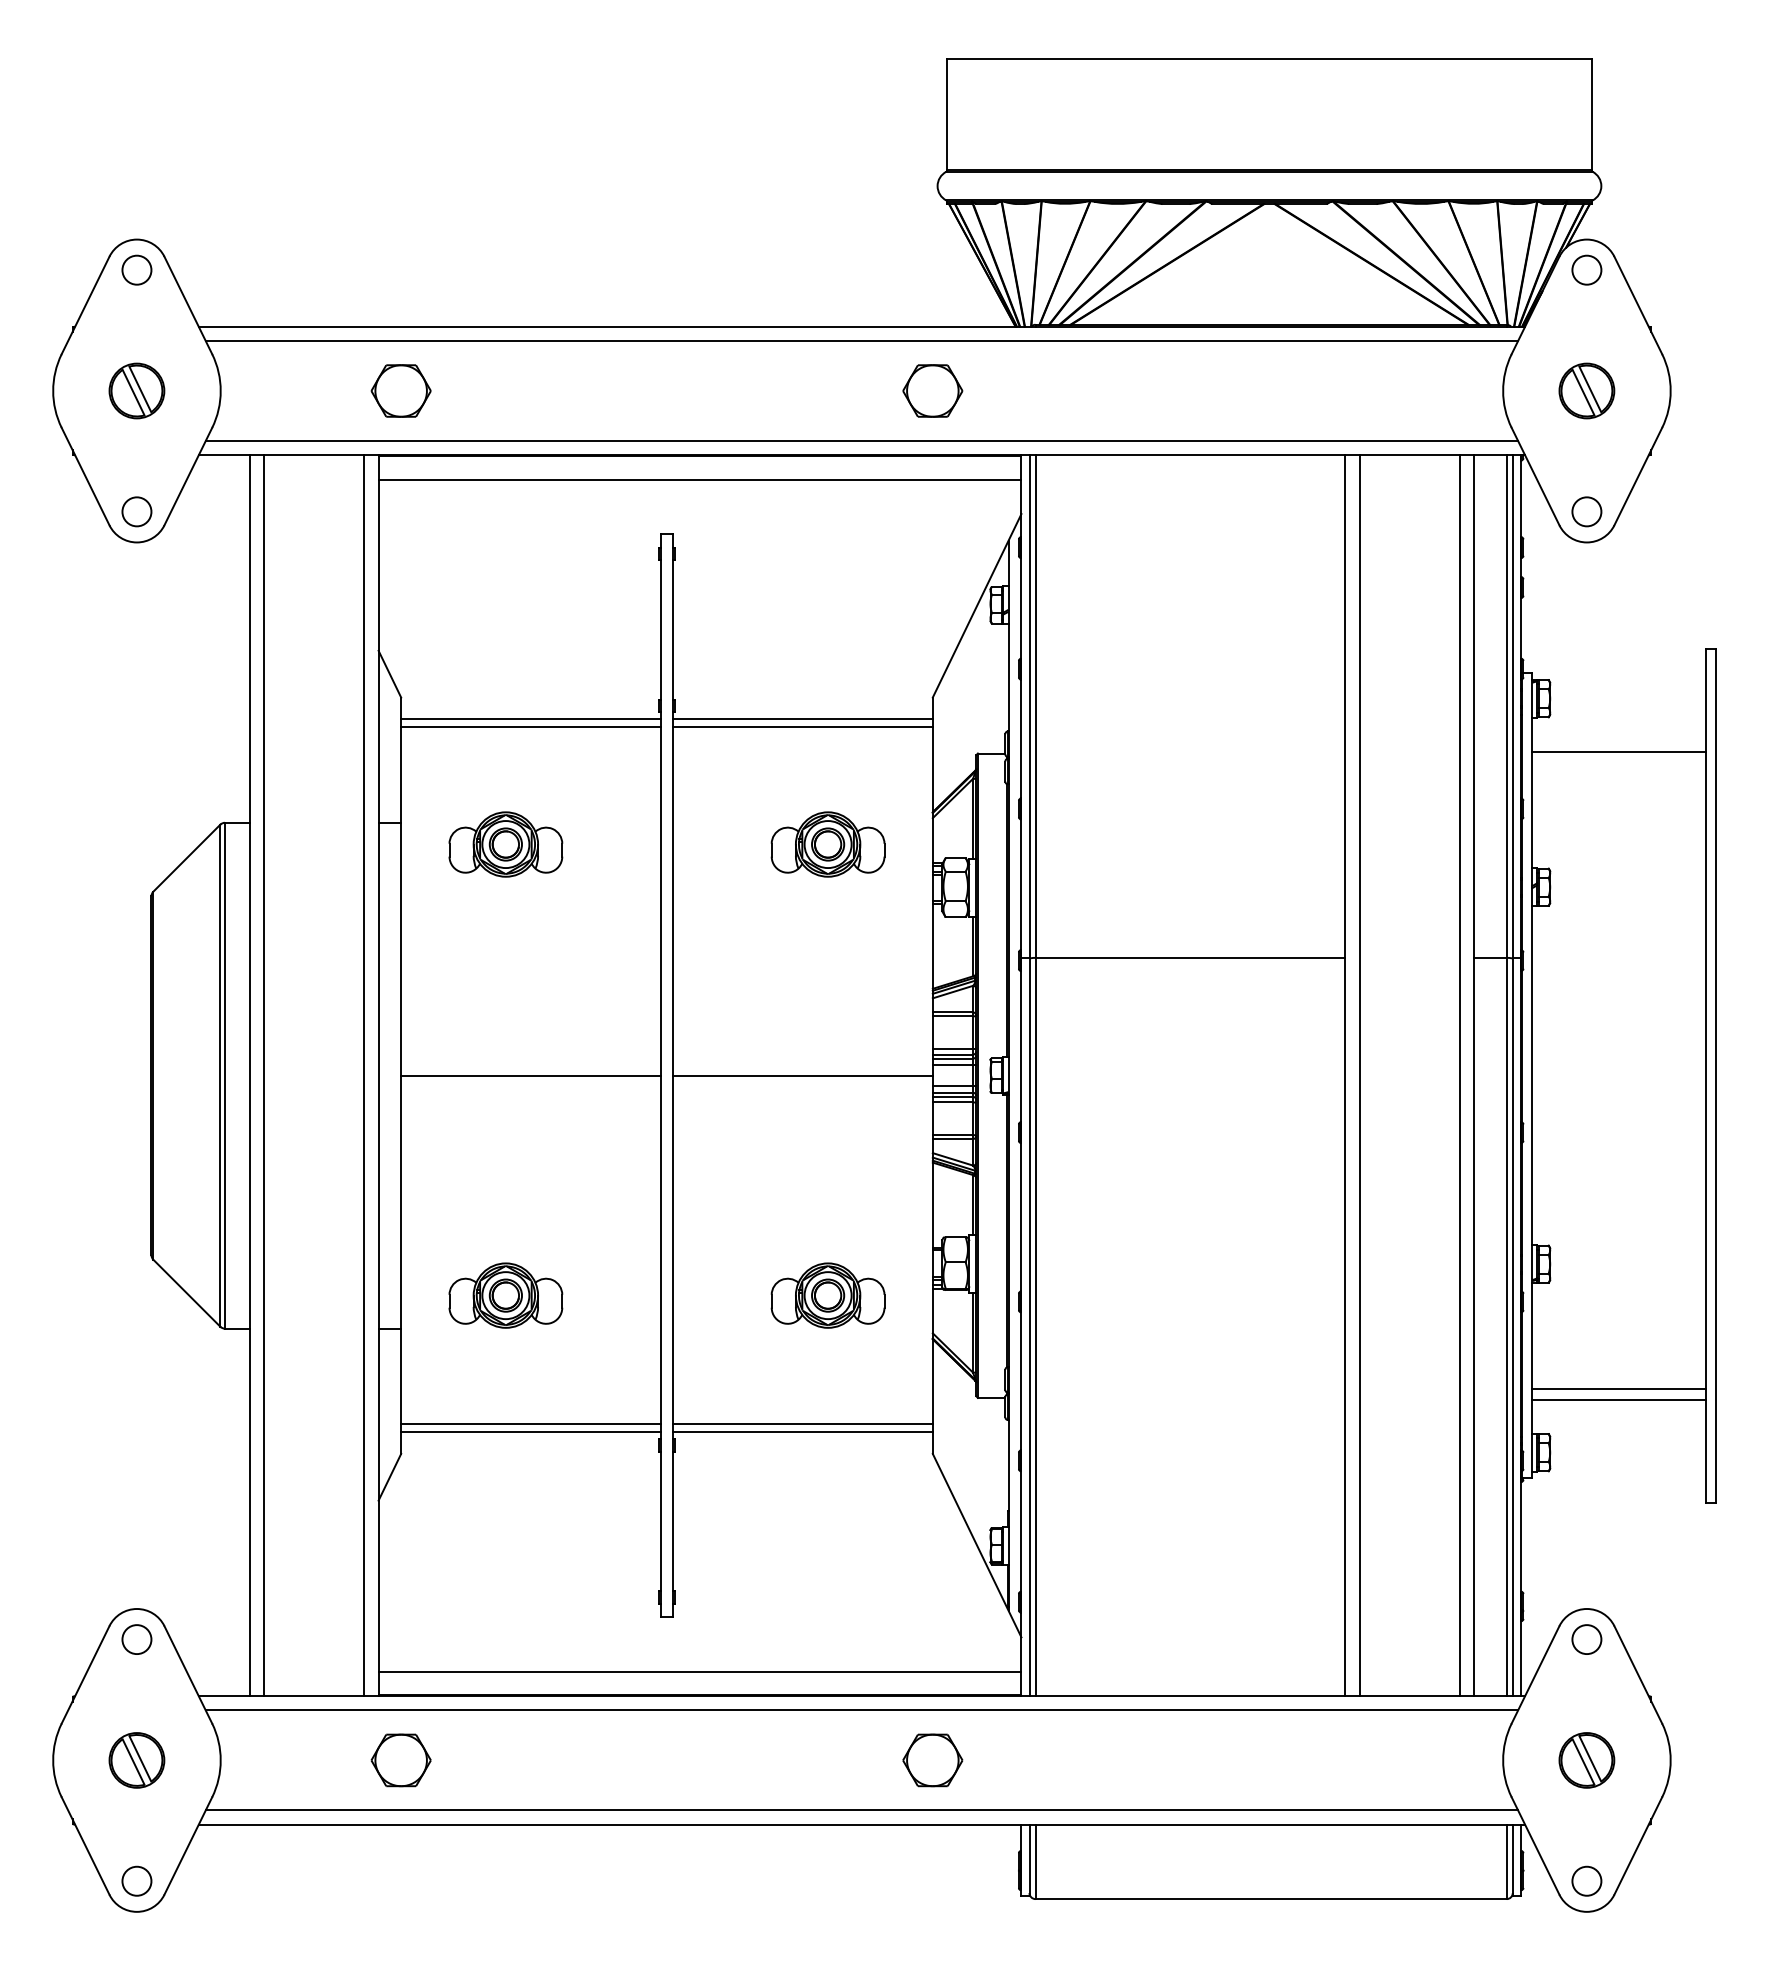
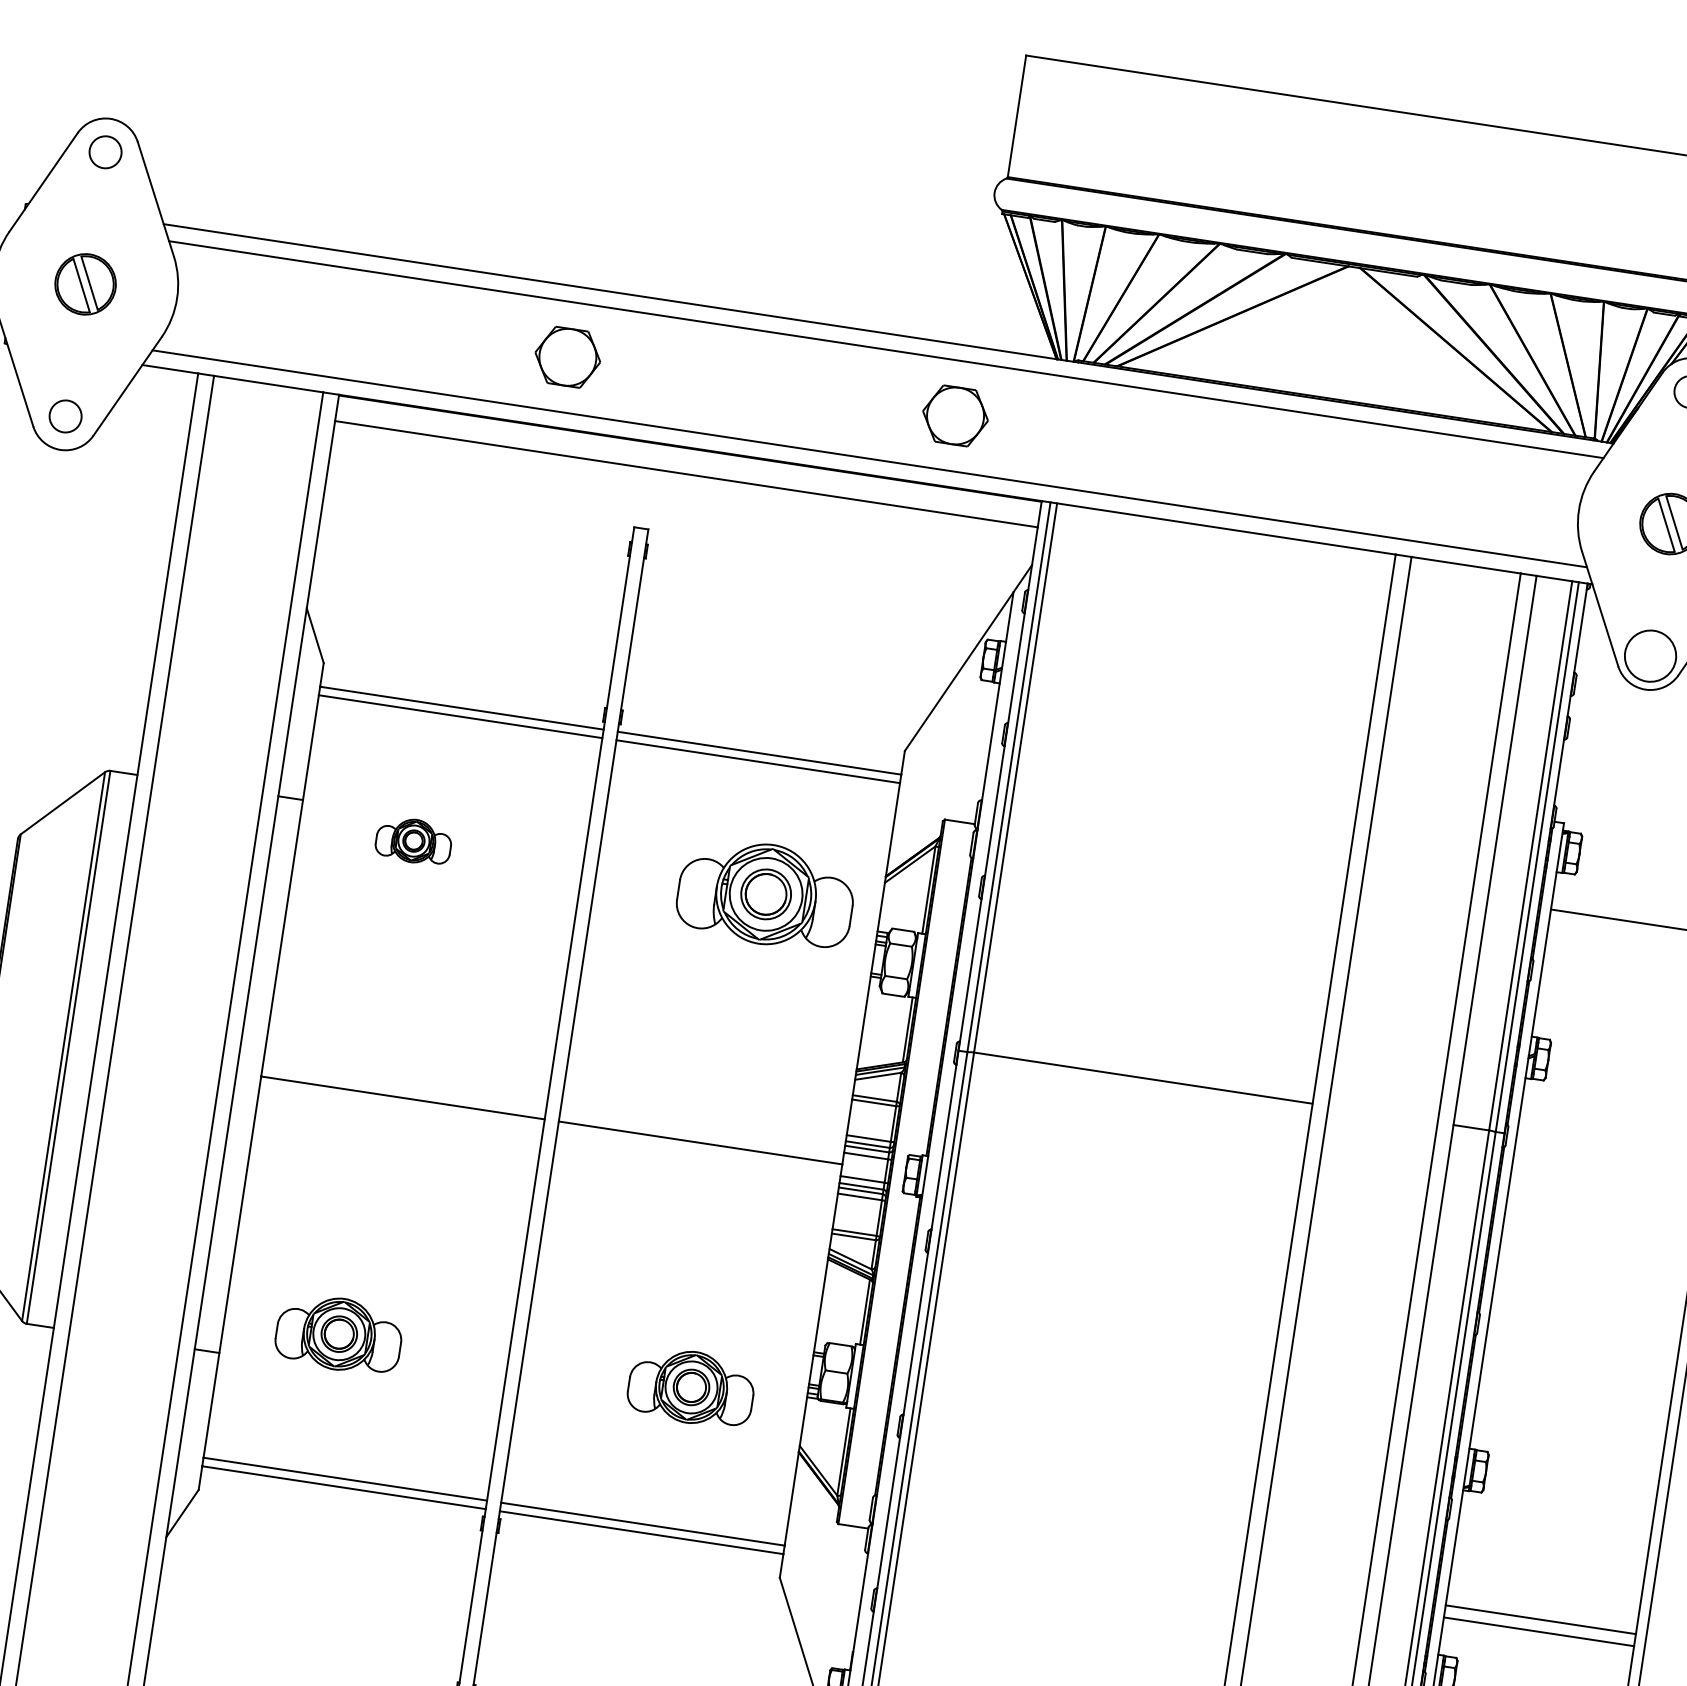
part: (400, 390) -> (567, 356), moved
circle: (1586, 511) -> (1650, 655), size x1.6
part: (505, 844) -> (413, 841), size x0.6
part: (827, 844) -> (765, 894), size x1.4

